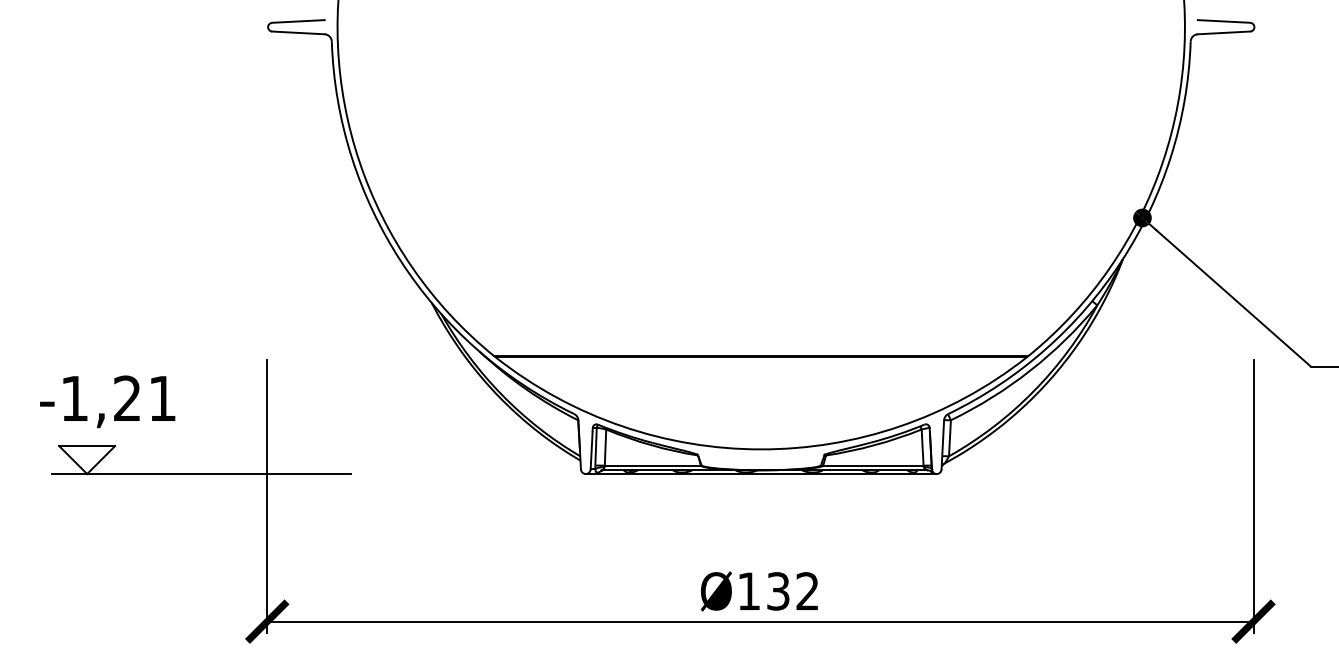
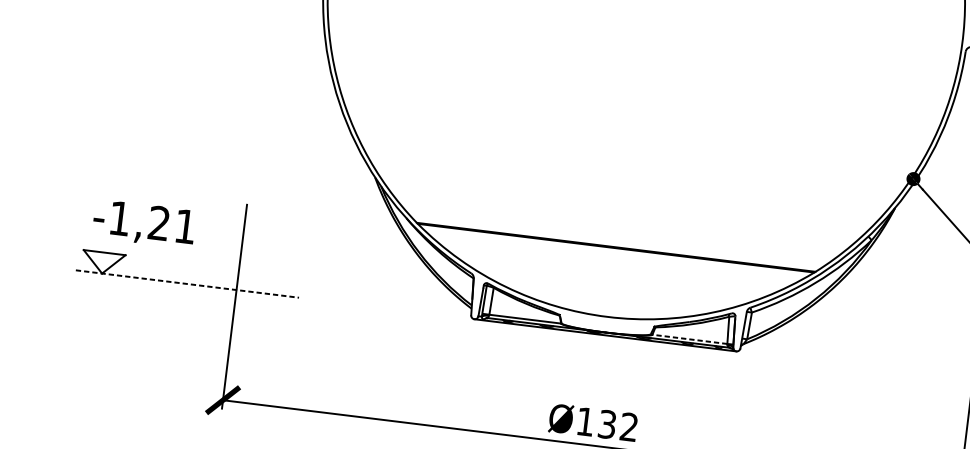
text: (107, 401) -> (144, 223), moved
line: (872, 465) -> (689, 339), solid -> dashed
line: (201, 474) -> (187, 284), solid -> dashed

